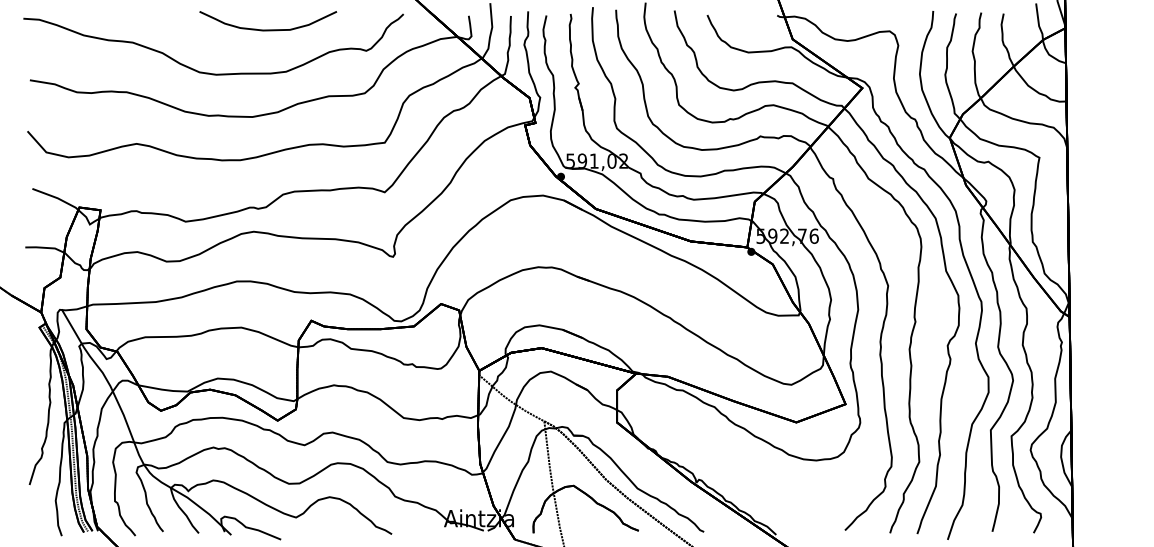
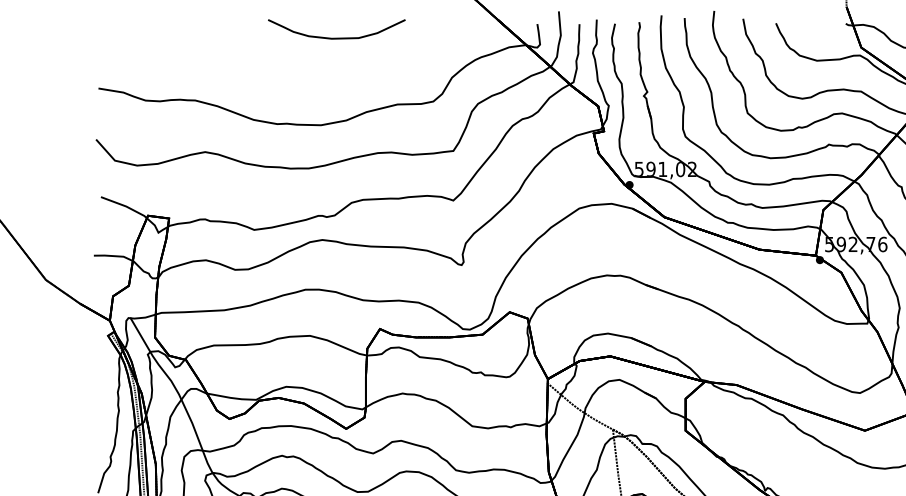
part: (209, 72) -> (278, 80), removed

